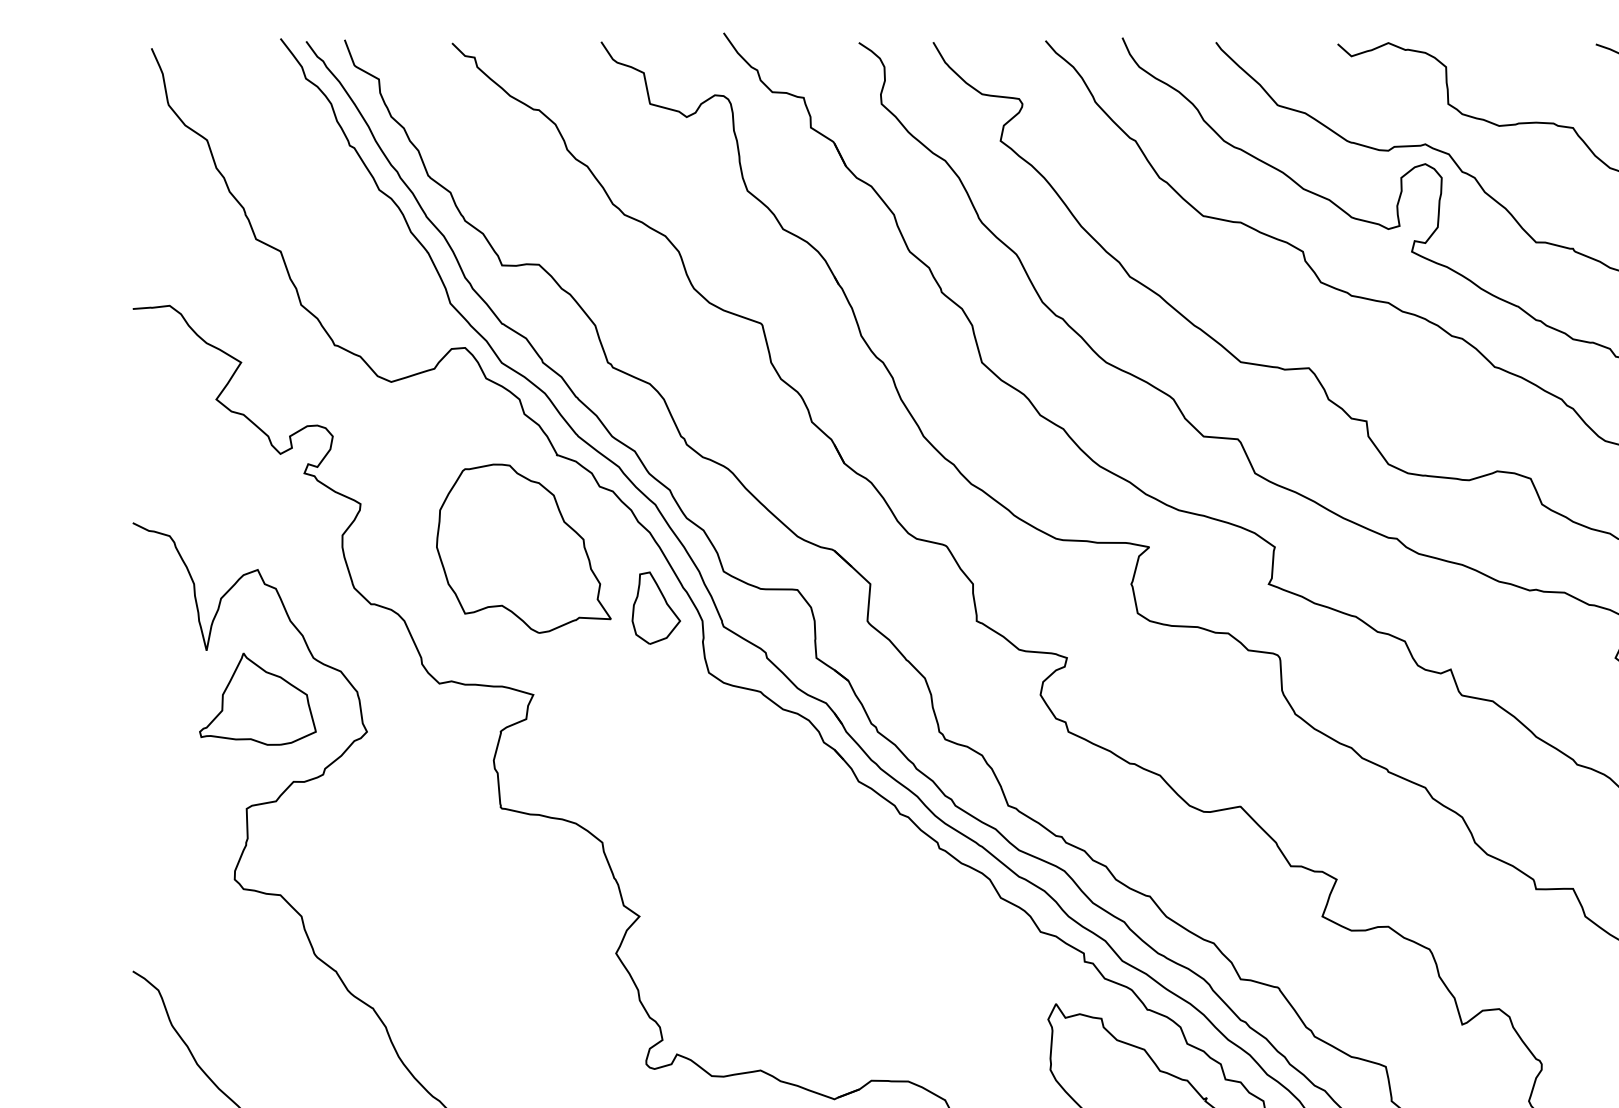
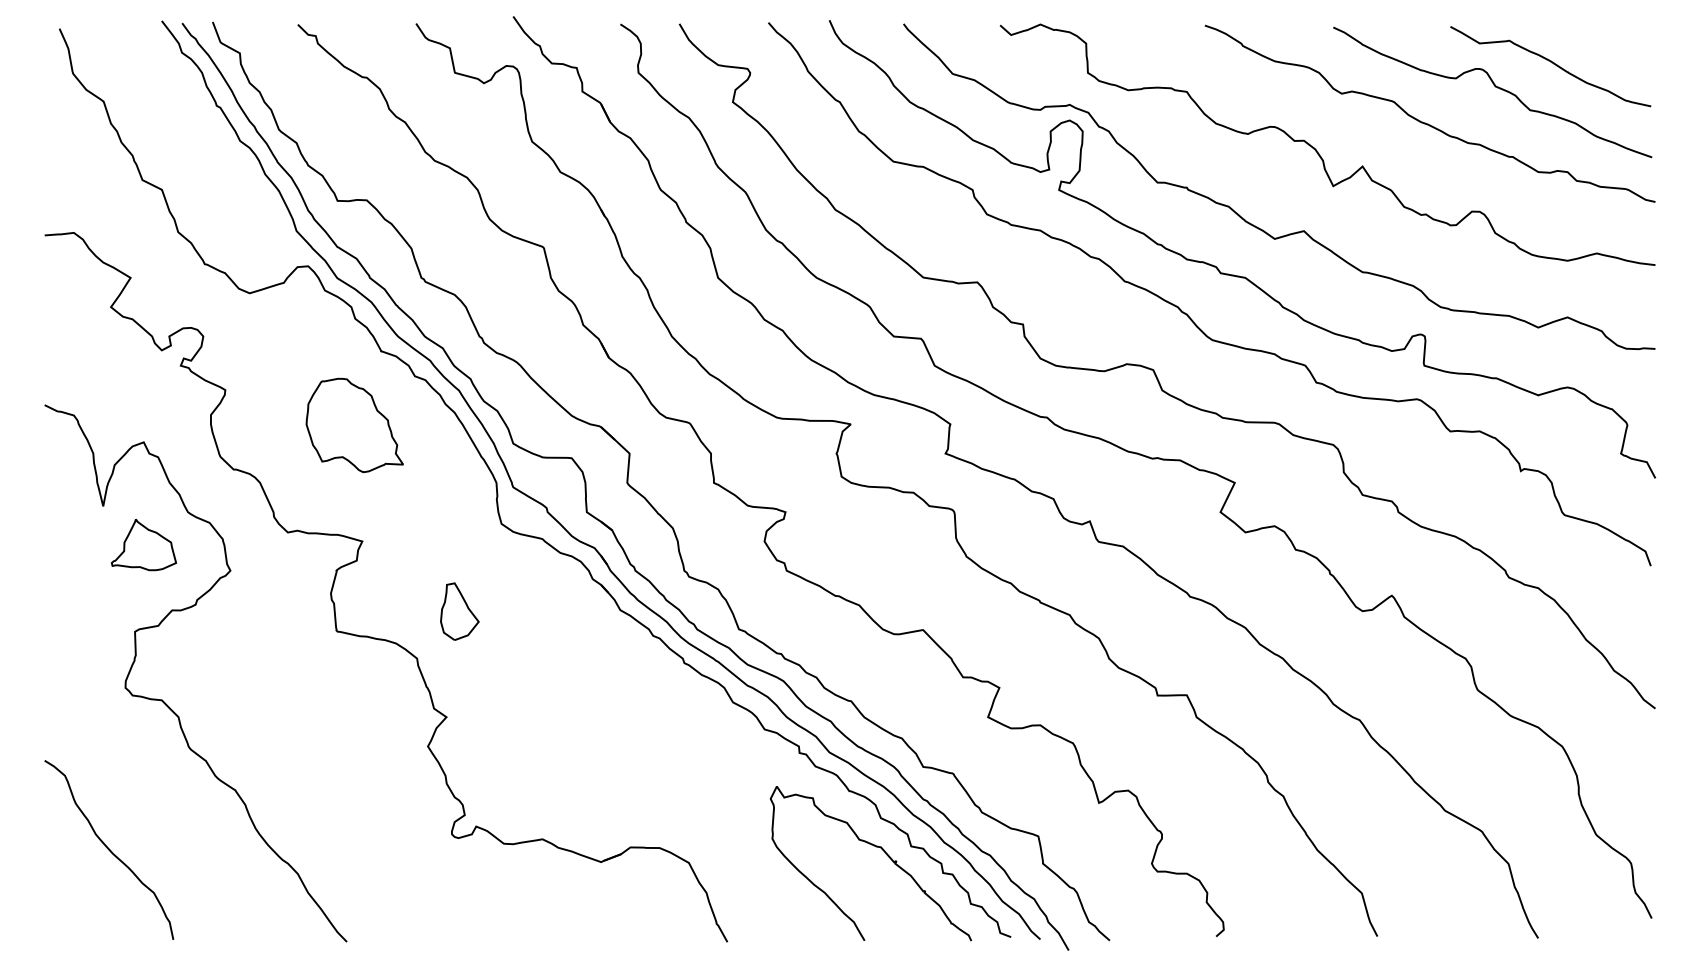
part: (523, 548) -> (354, 425), size x0.7
part: (655, 607) -> (459, 611), moved
part: (257, 698) -> (143, 544), size x0.7

